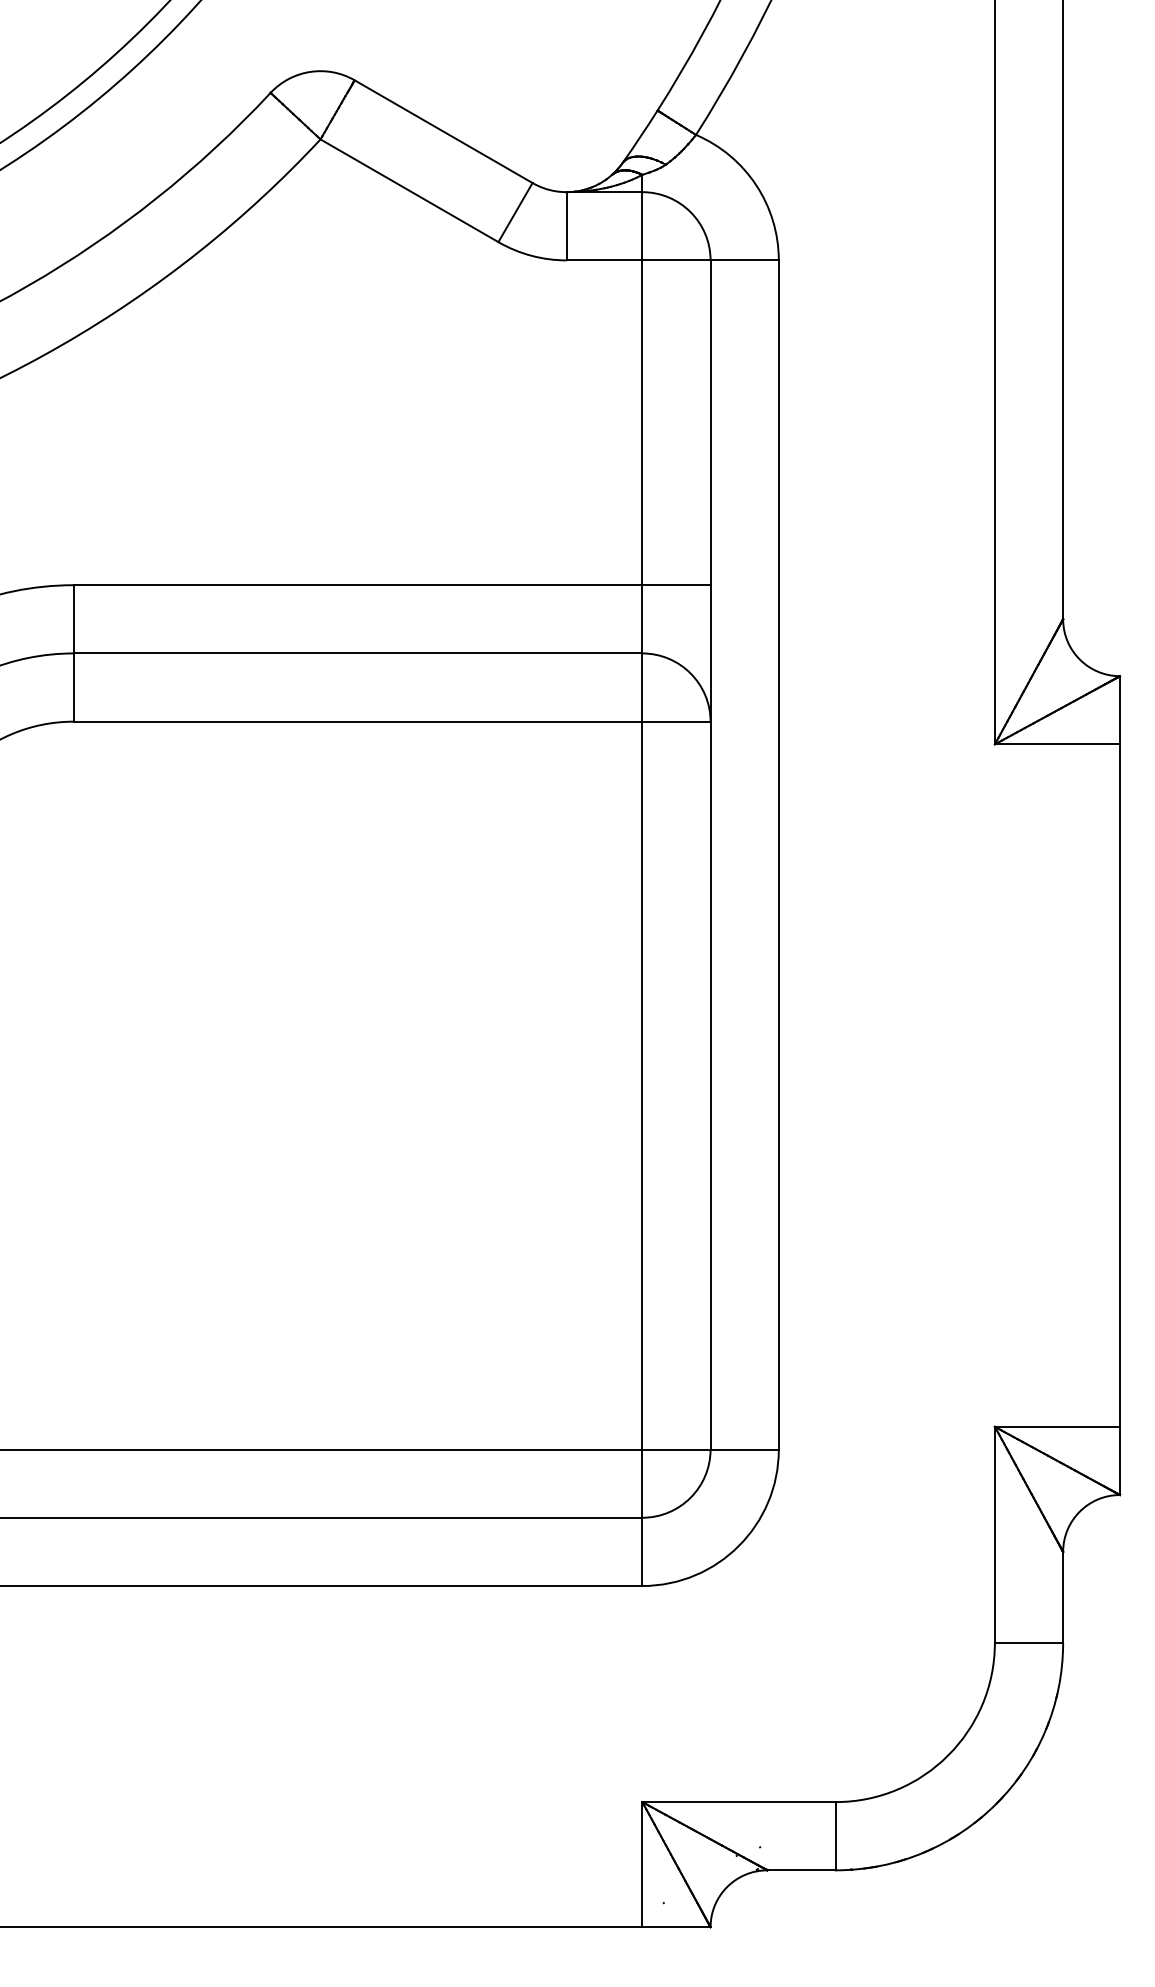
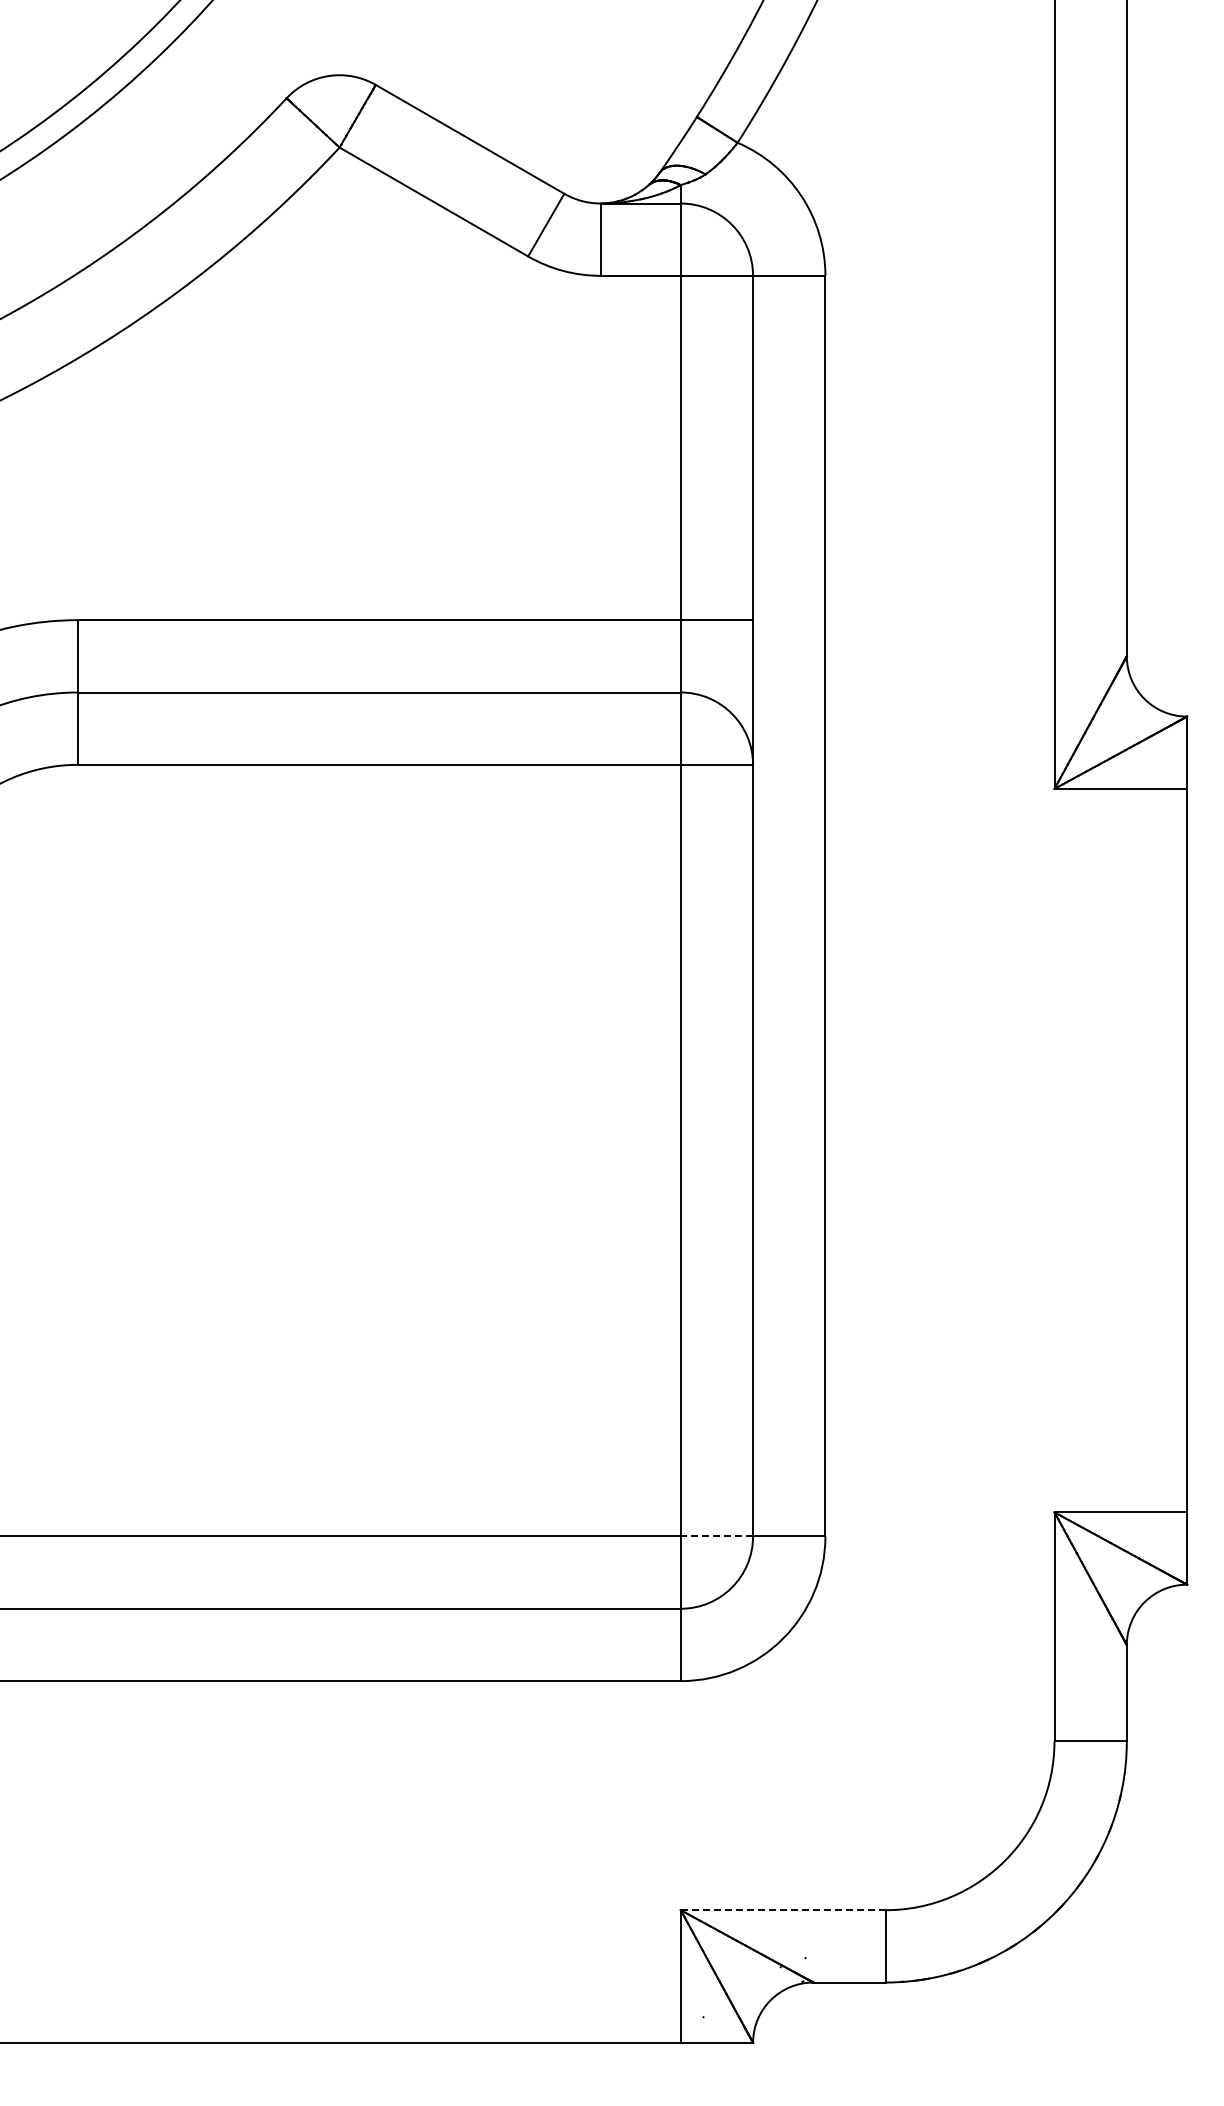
line: (676, 1449) -> (716, 1536), solid -> dashed
line: (739, 1802) -> (783, 1910), solid -> dashed

